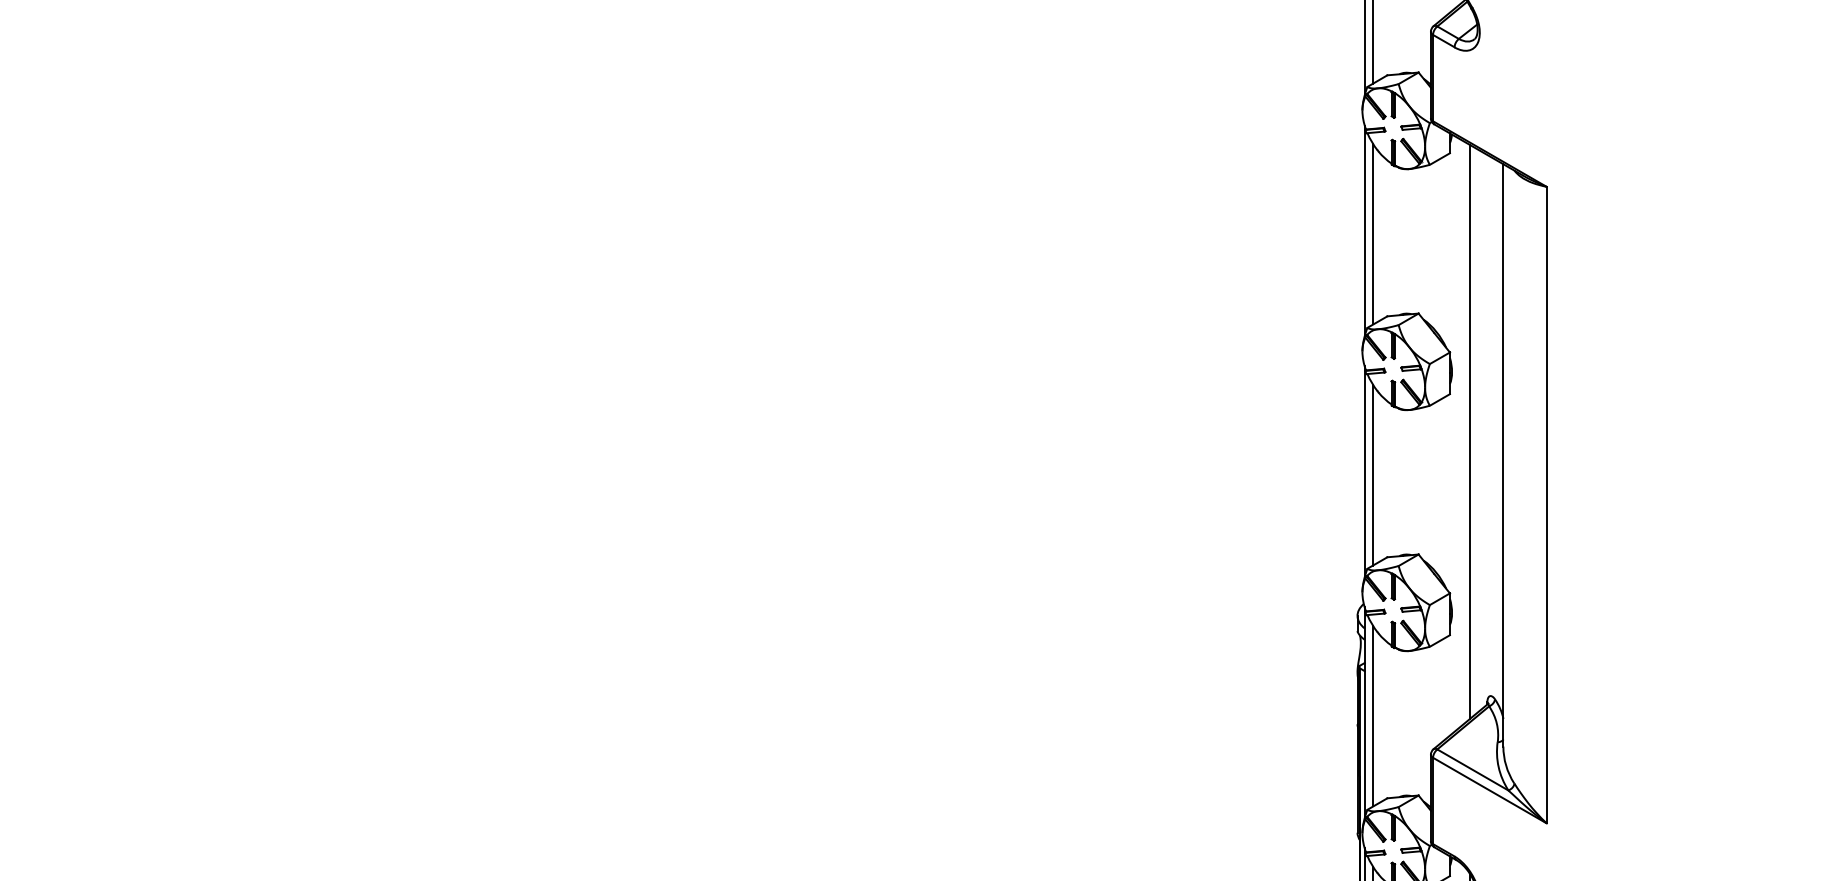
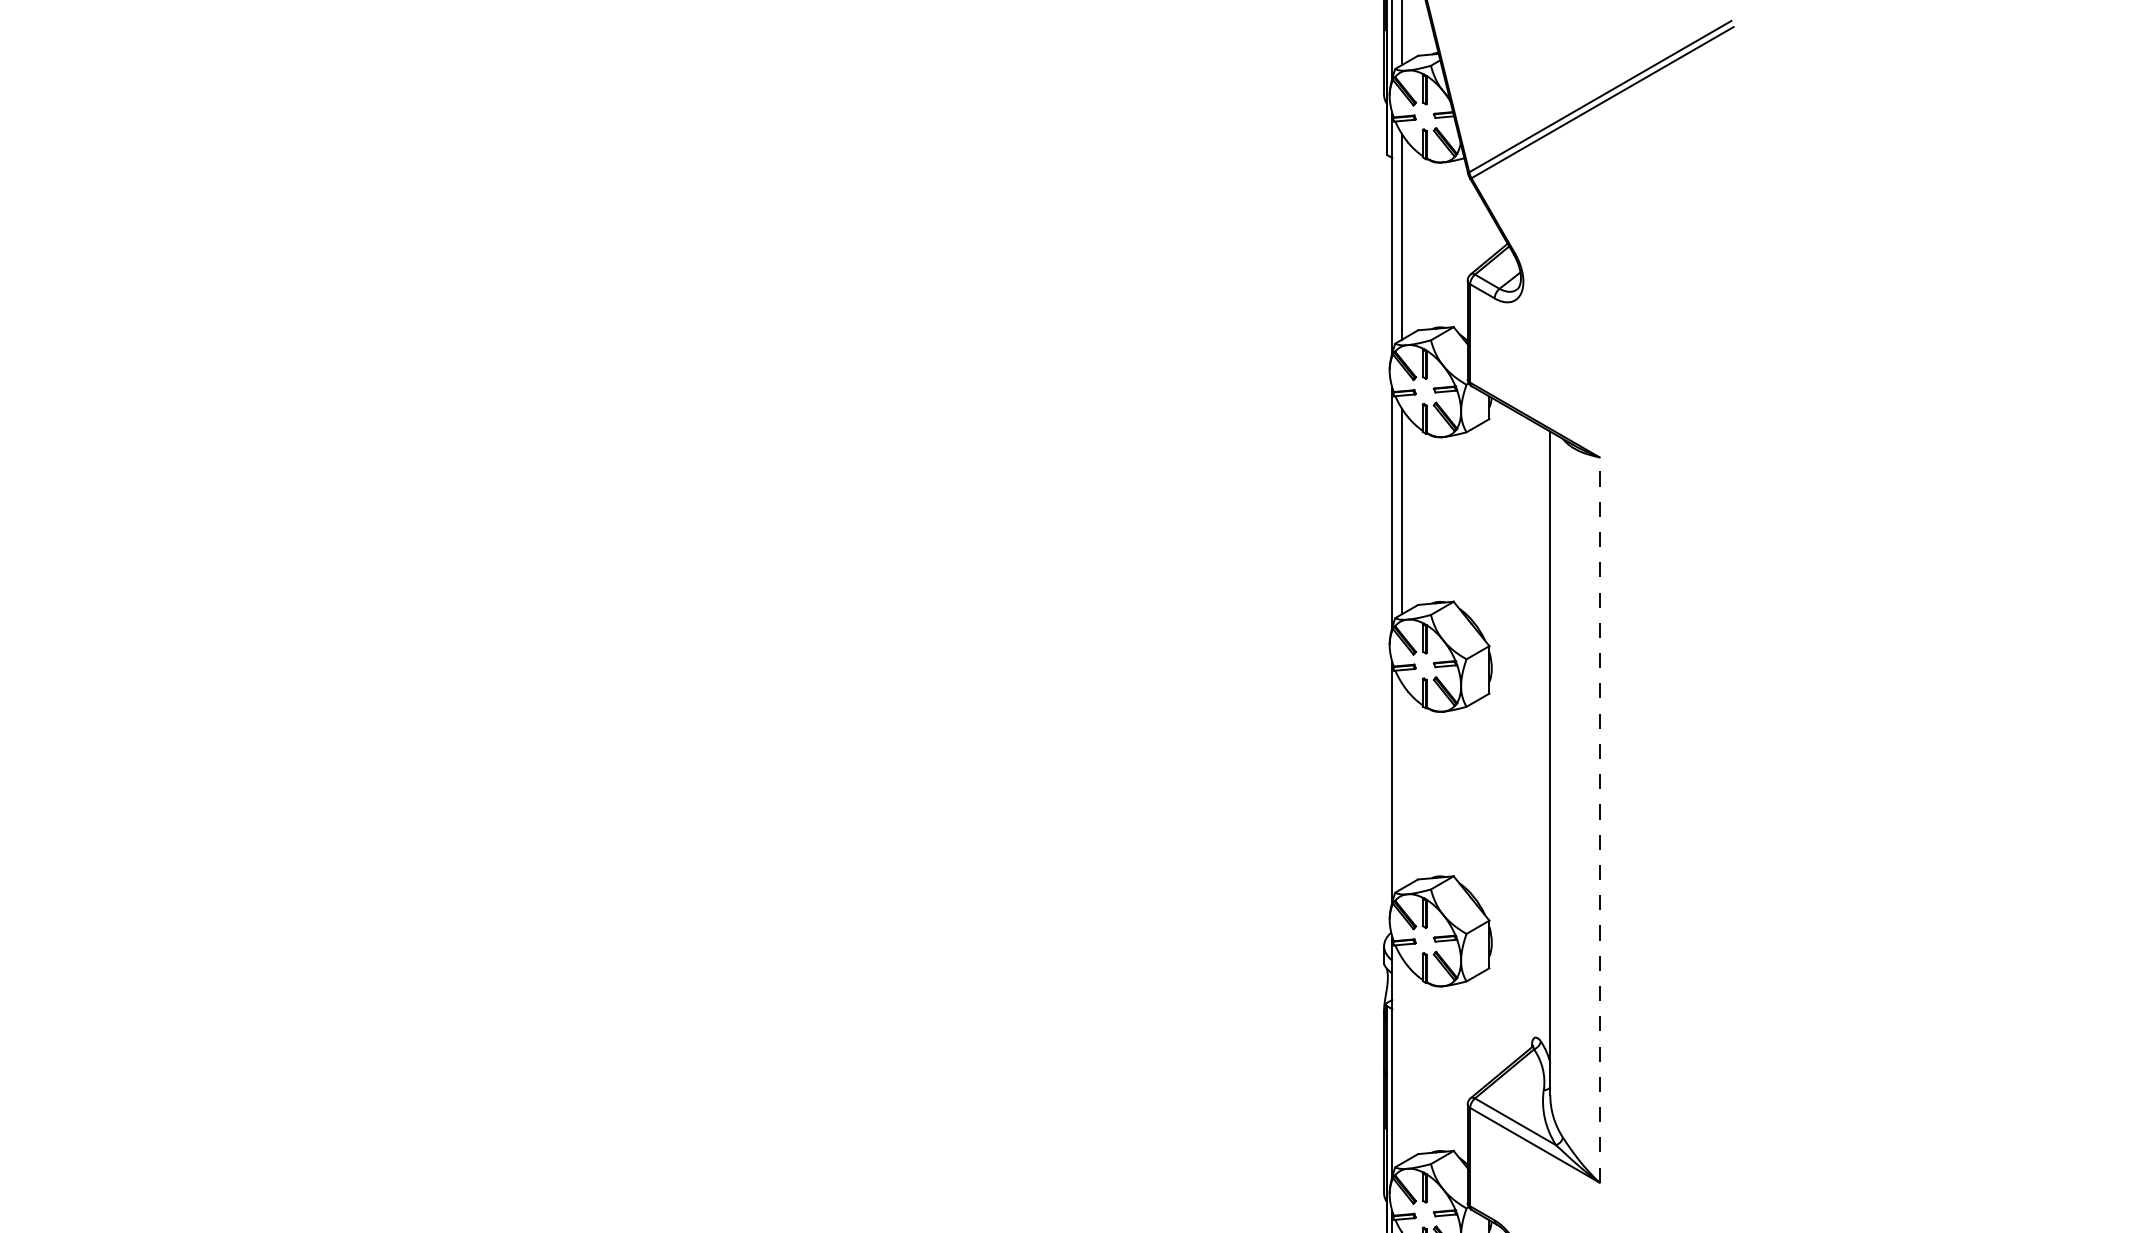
line: (1470, 431) -> (1512, 736), removed
line: (1372, 474) -> (1401, 785), removed
line: (1546, 505) -> (1599, 820), solid -> dashed
line: (1372, 716) -> (1401, 1060), removed

